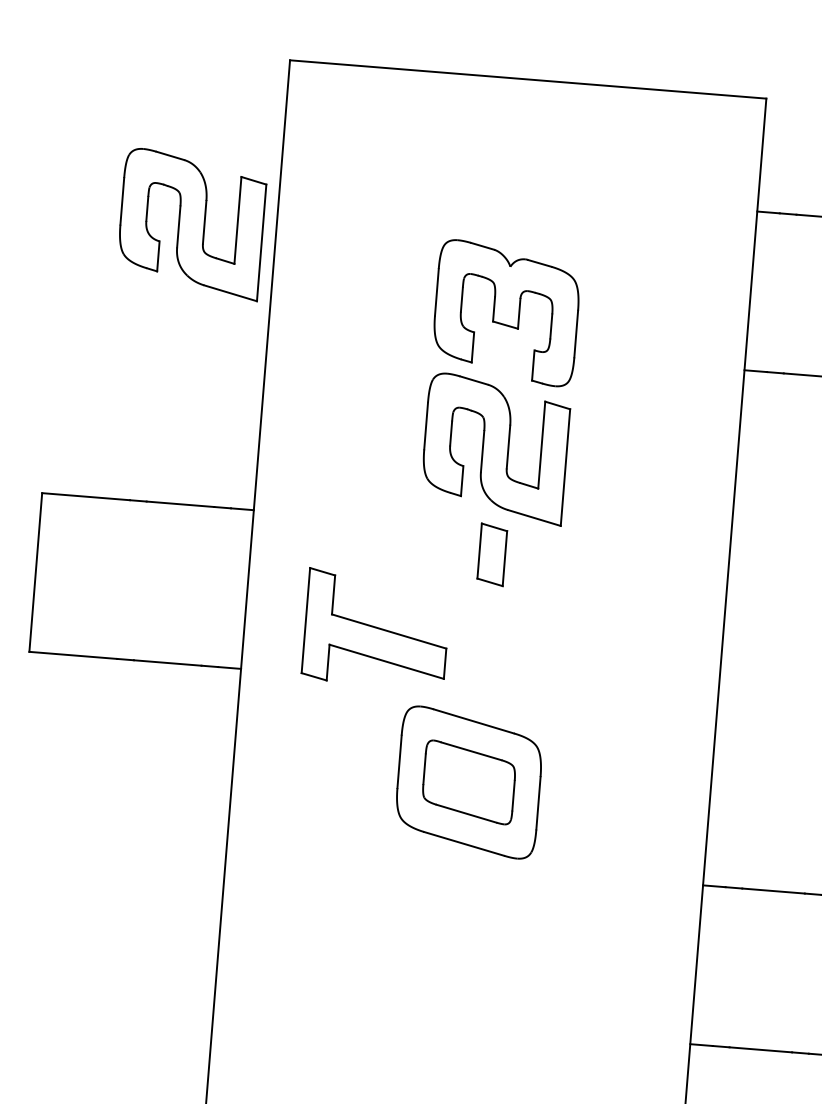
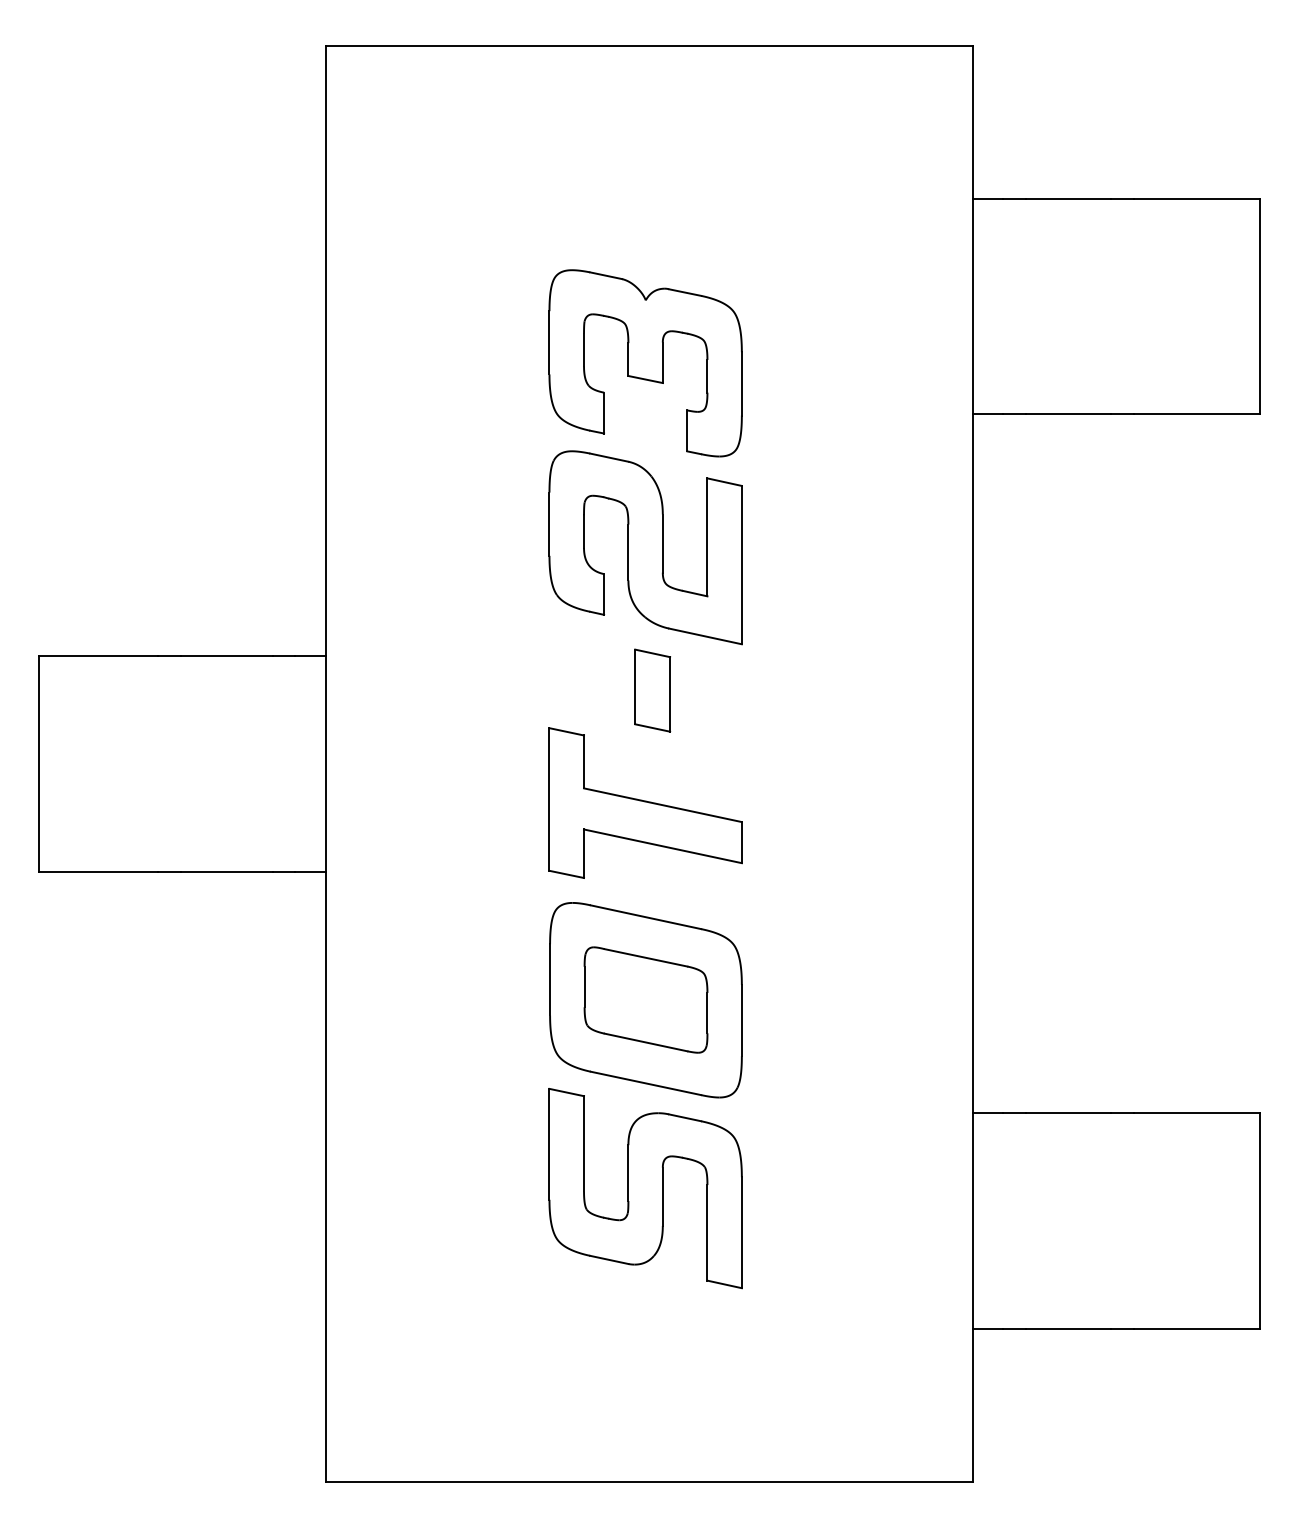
part: (191, 224) -> (211, 277), removed
part: (376, 628) -> (645, 802), moved
part: (457, 921) -> (645, 1188), added

